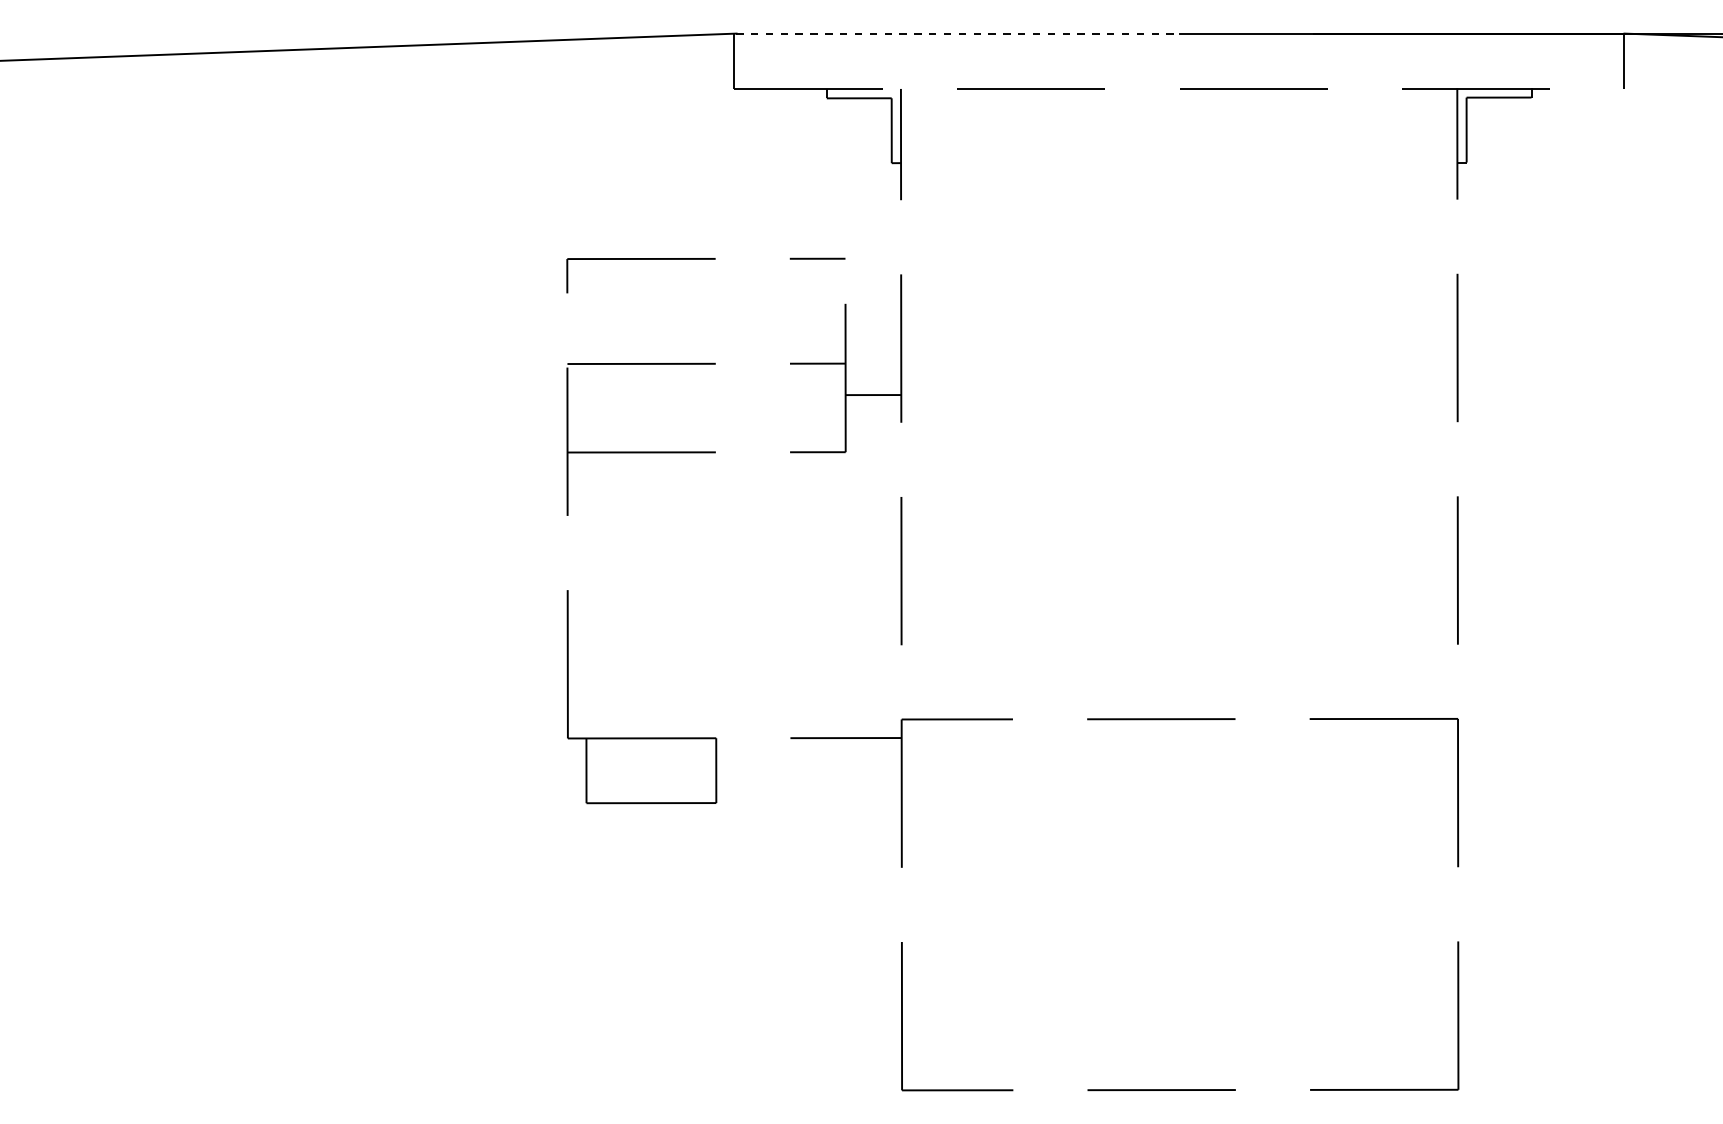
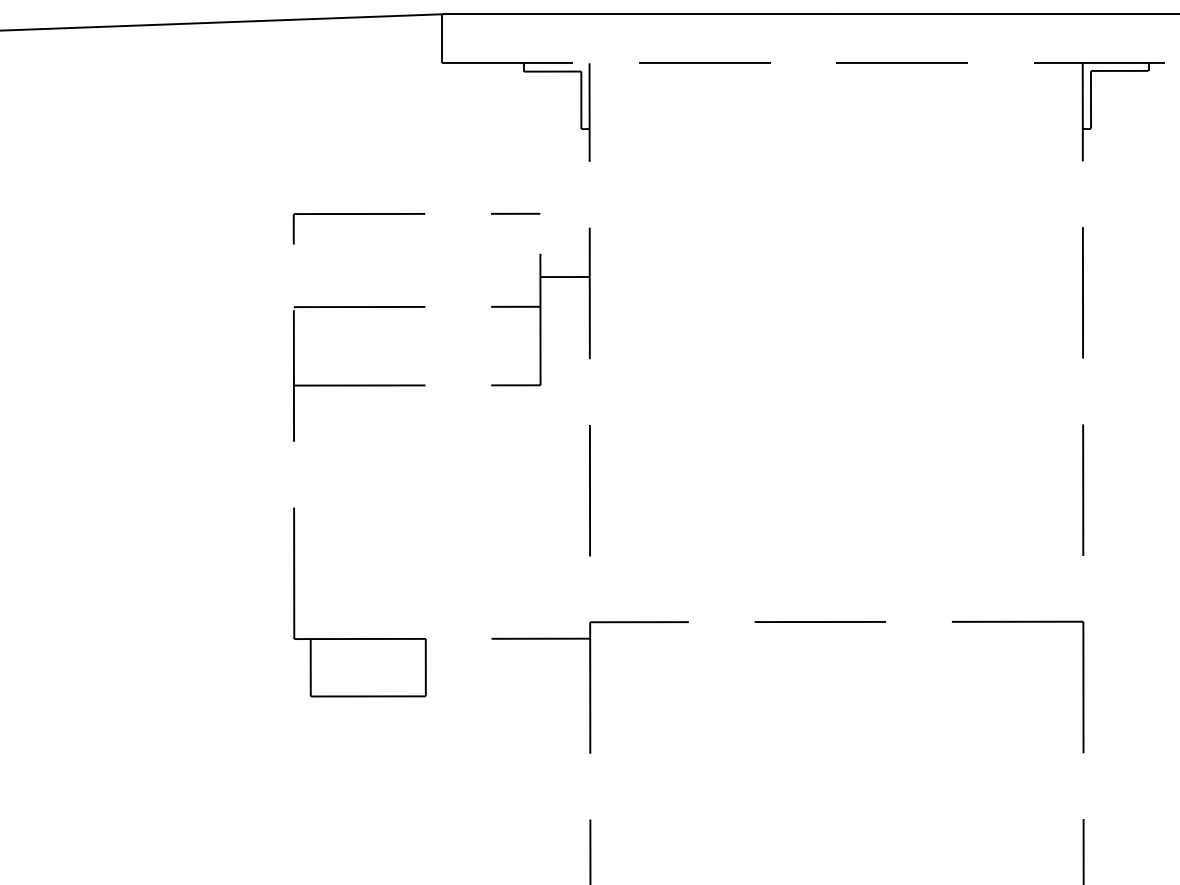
line: (958, 33) -> (640, 14), dashed -> solid
line: (873, 395) -> (565, 277), moved

